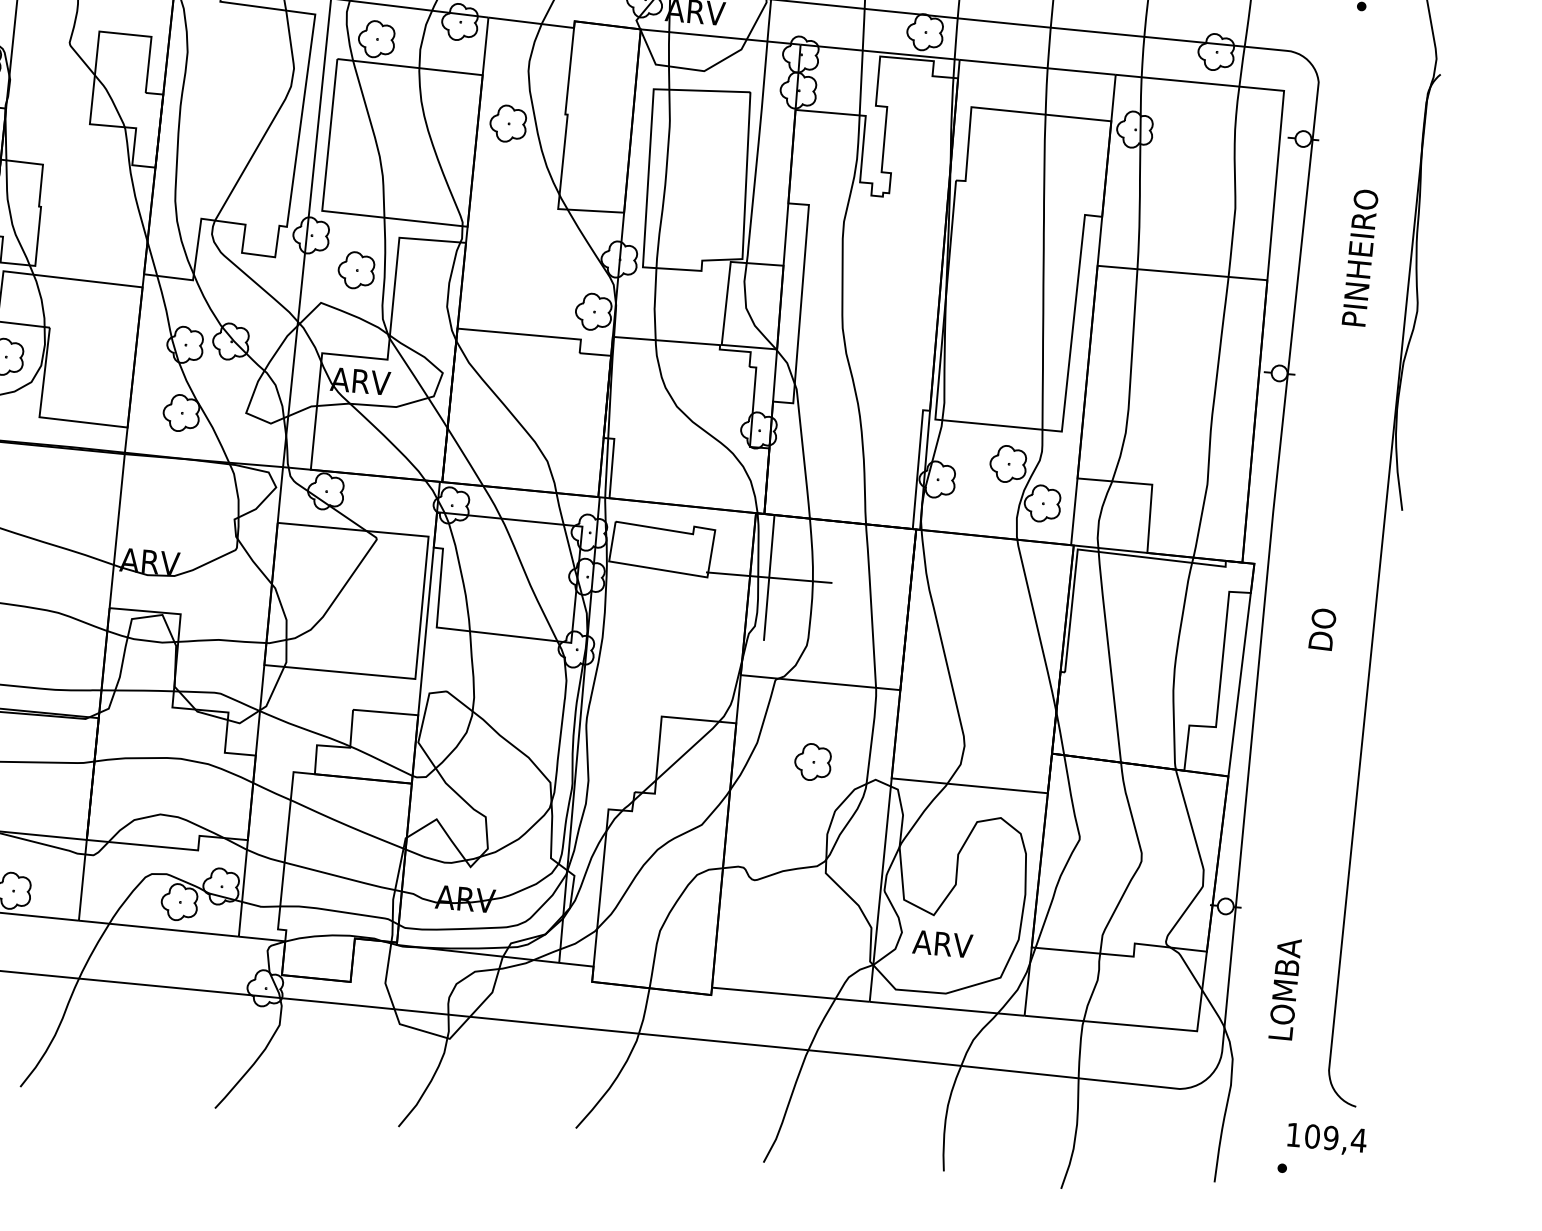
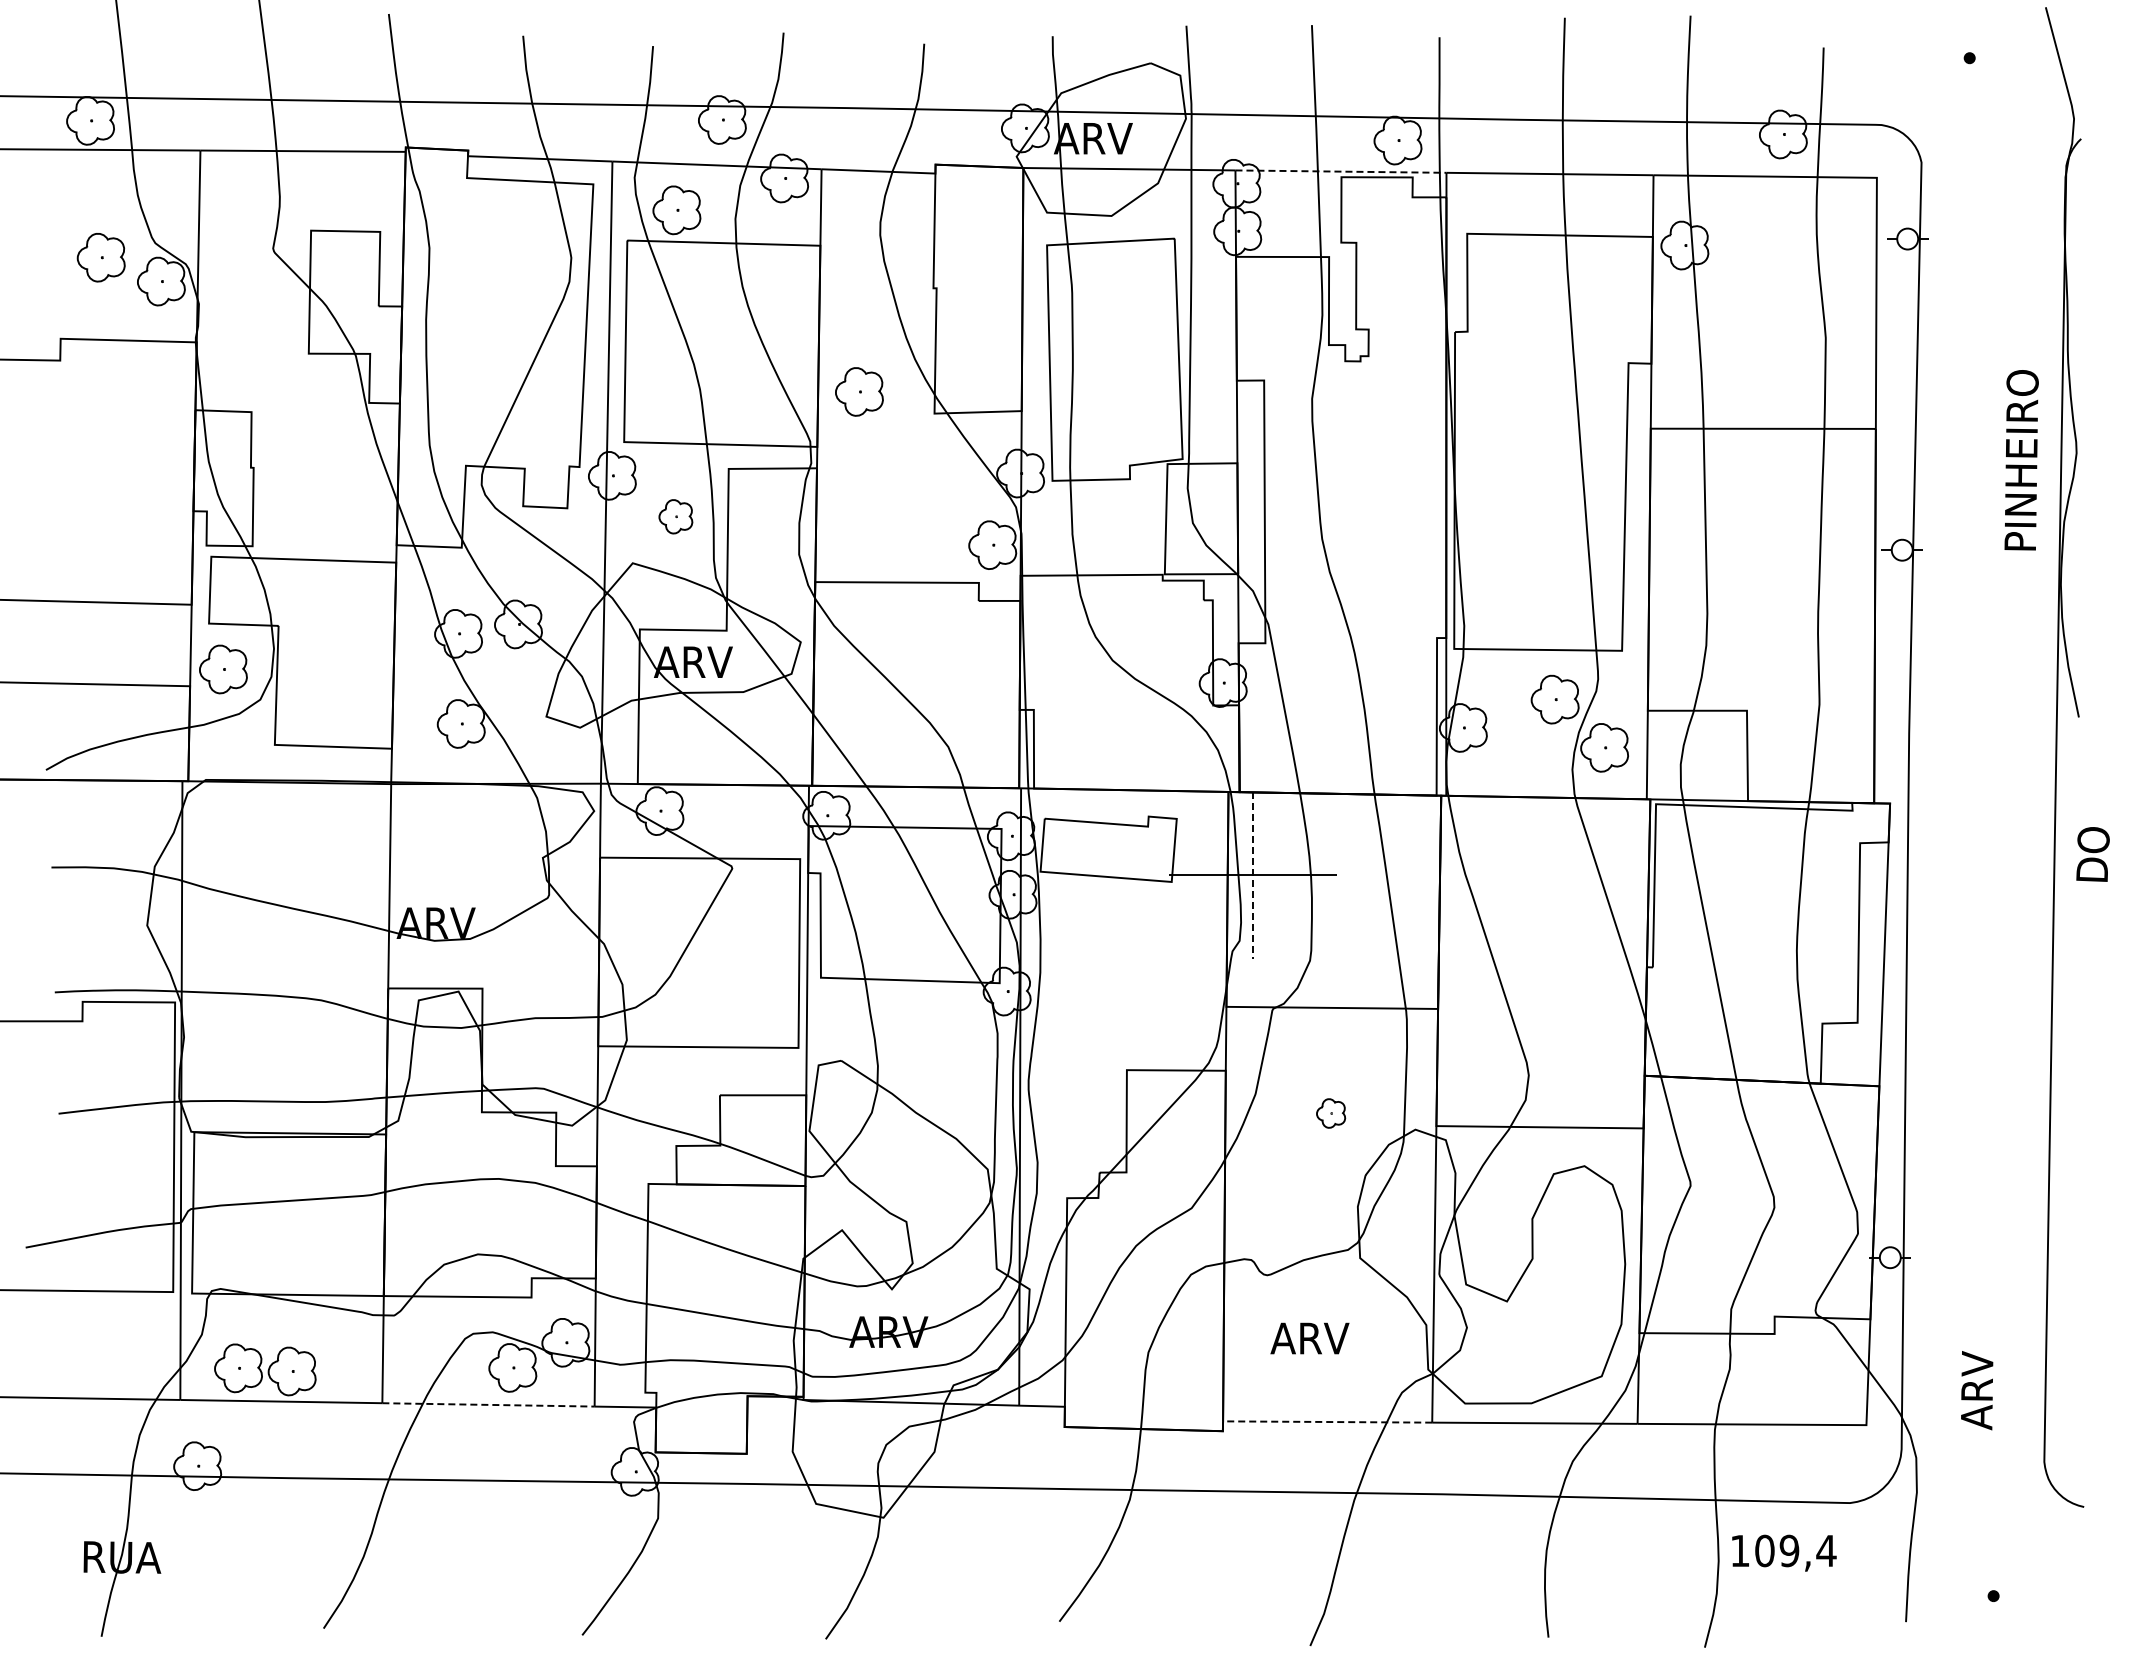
line: (879, 52) -> (1340, 171), solid -> dashed
part: (508, 123) -> (859, 391), moved
text: (1360, 258) -> (2021, 460), moved
part: (356, 270) -> (675, 516), size x0.7
line: (769, 577) -> (1253, 875), solid -> dashed
text: (1322, 629) -> (2092, 854), moved
part: (812, 762) -> (1330, 1113), size x0.6
line: (159, 928) -> (489, 1404), solid -> dashed
text: (942, 944) -> (1309, 1338), moved
text: (1284, 990) -> (1977, 1361), LOMBA -> ARV
line: (790, 995) -> (1327, 1422), solid -> dashed
text: (1327, 1138) -> (1784, 1552), moved

